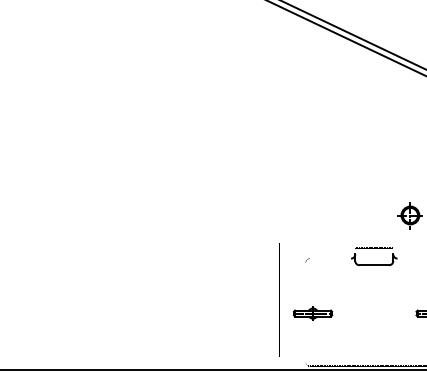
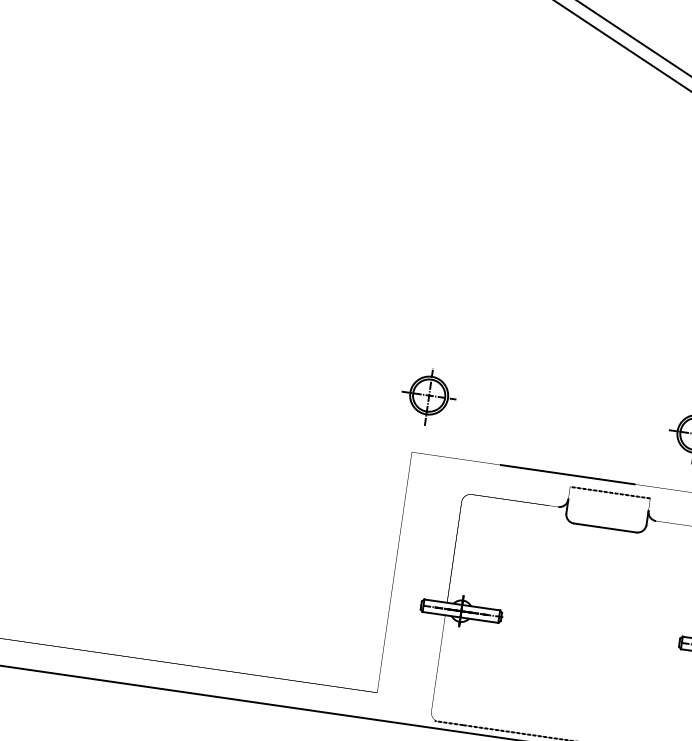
part: (283, 215) -> (428, 395), added
line: (353, 242) -> (568, 473), added

